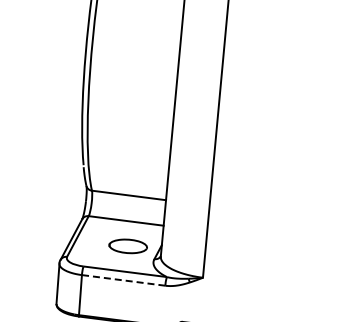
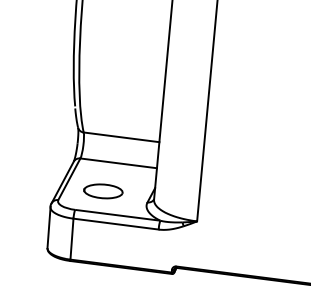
part: (127, 246) -> (102, 191), moved
line: (123, 280) -> (115, 224), dashed -> solid

